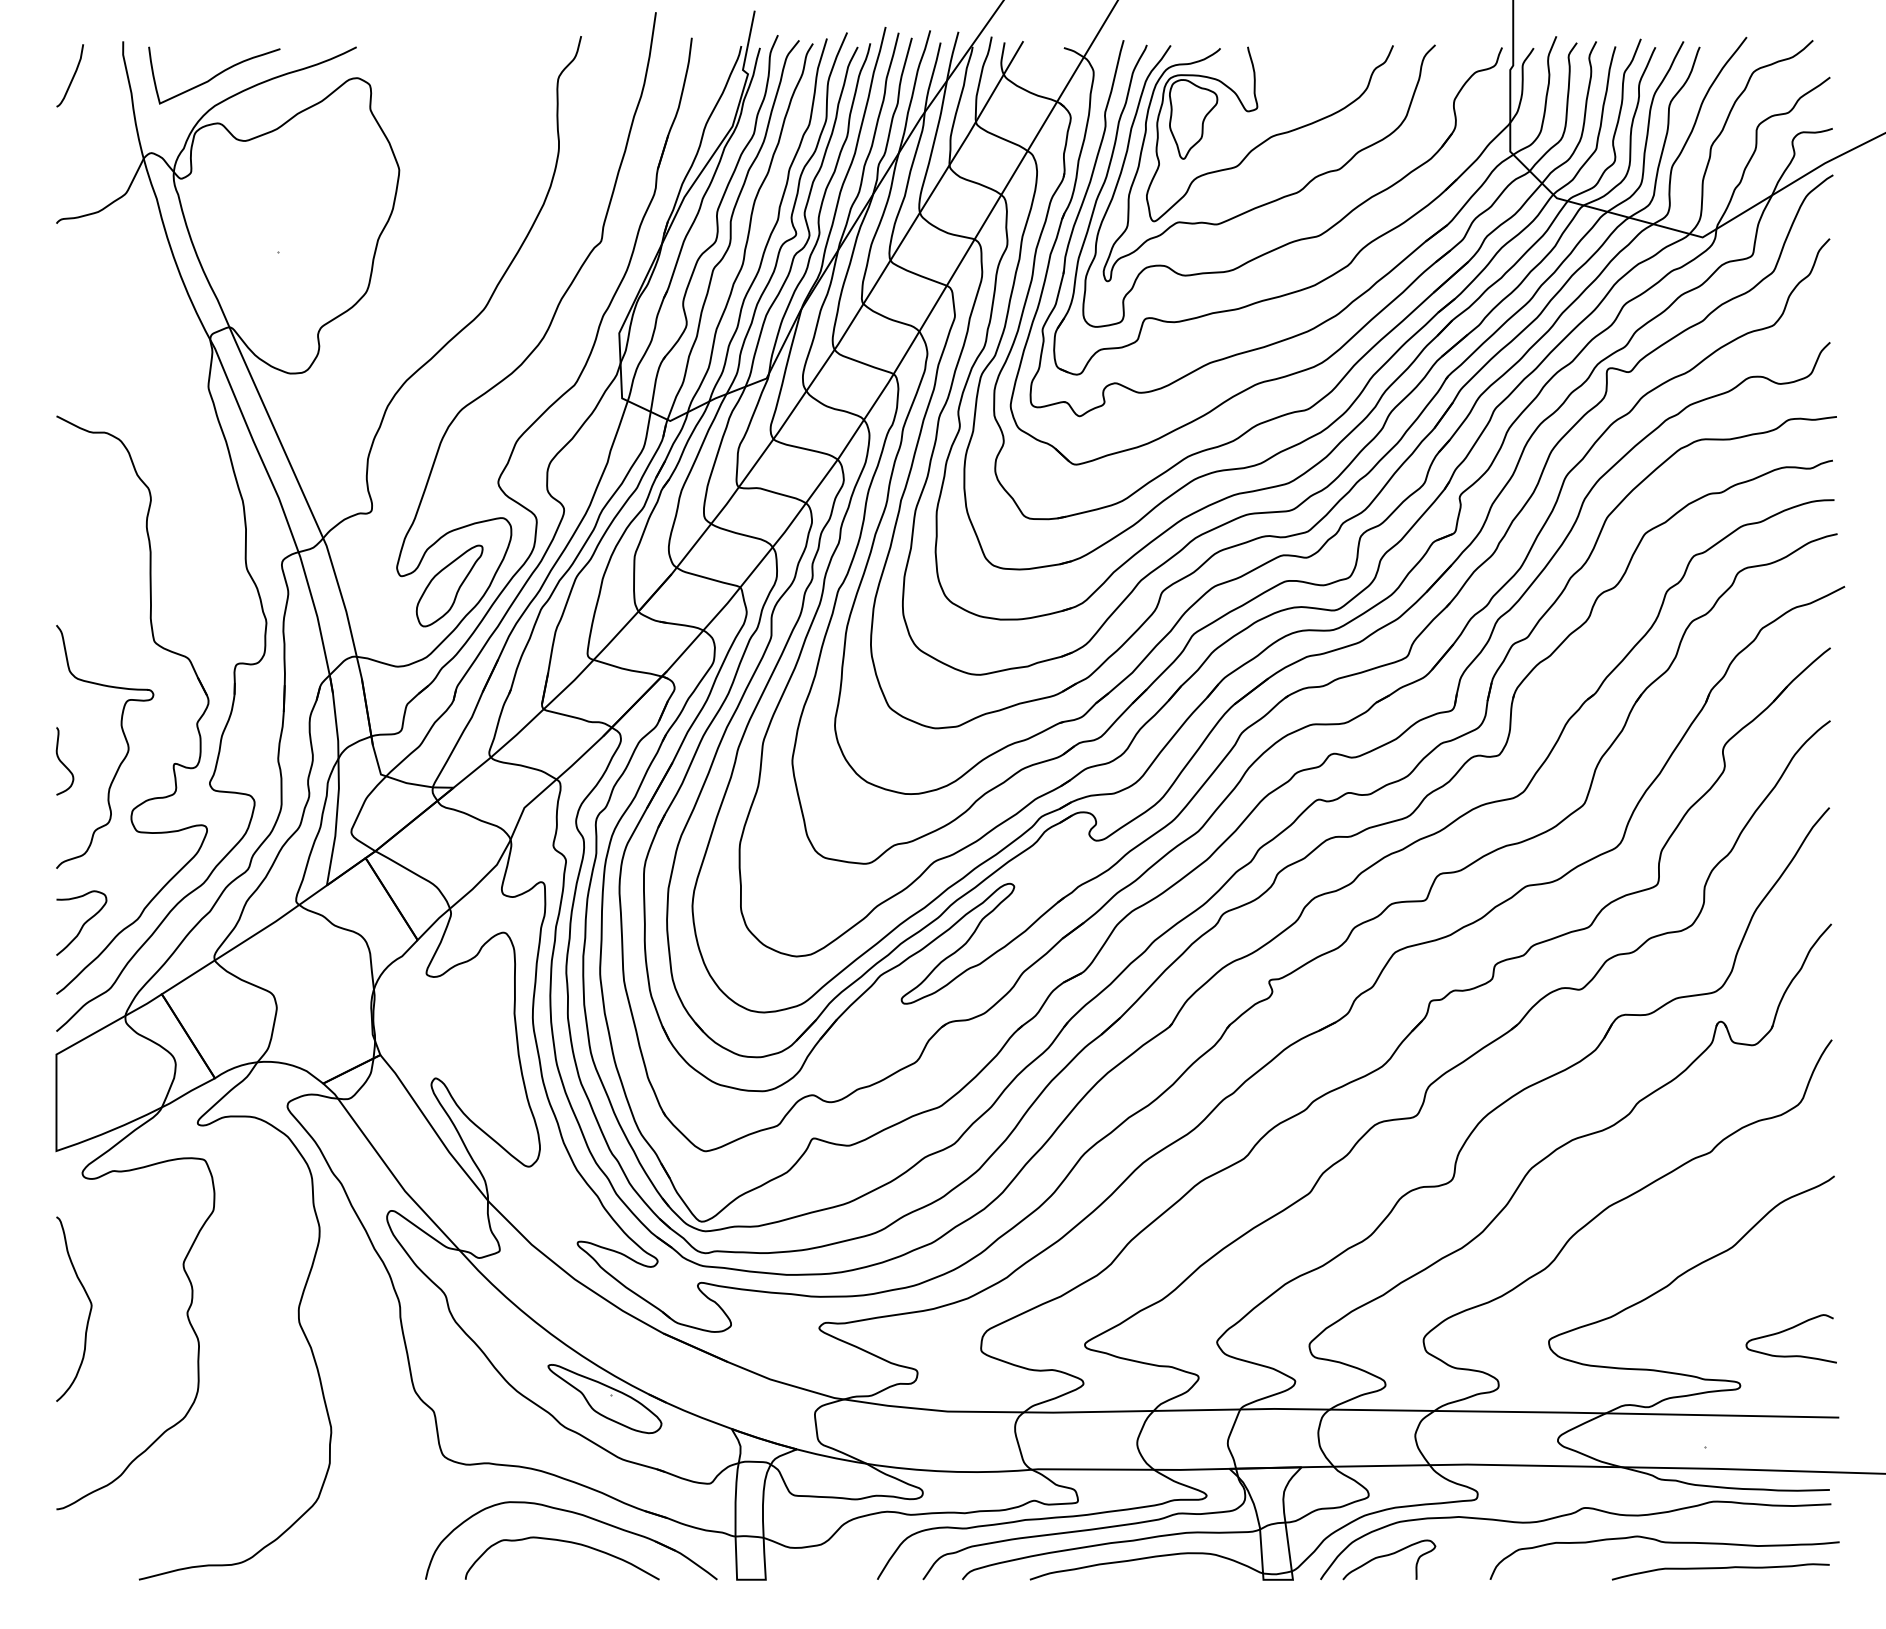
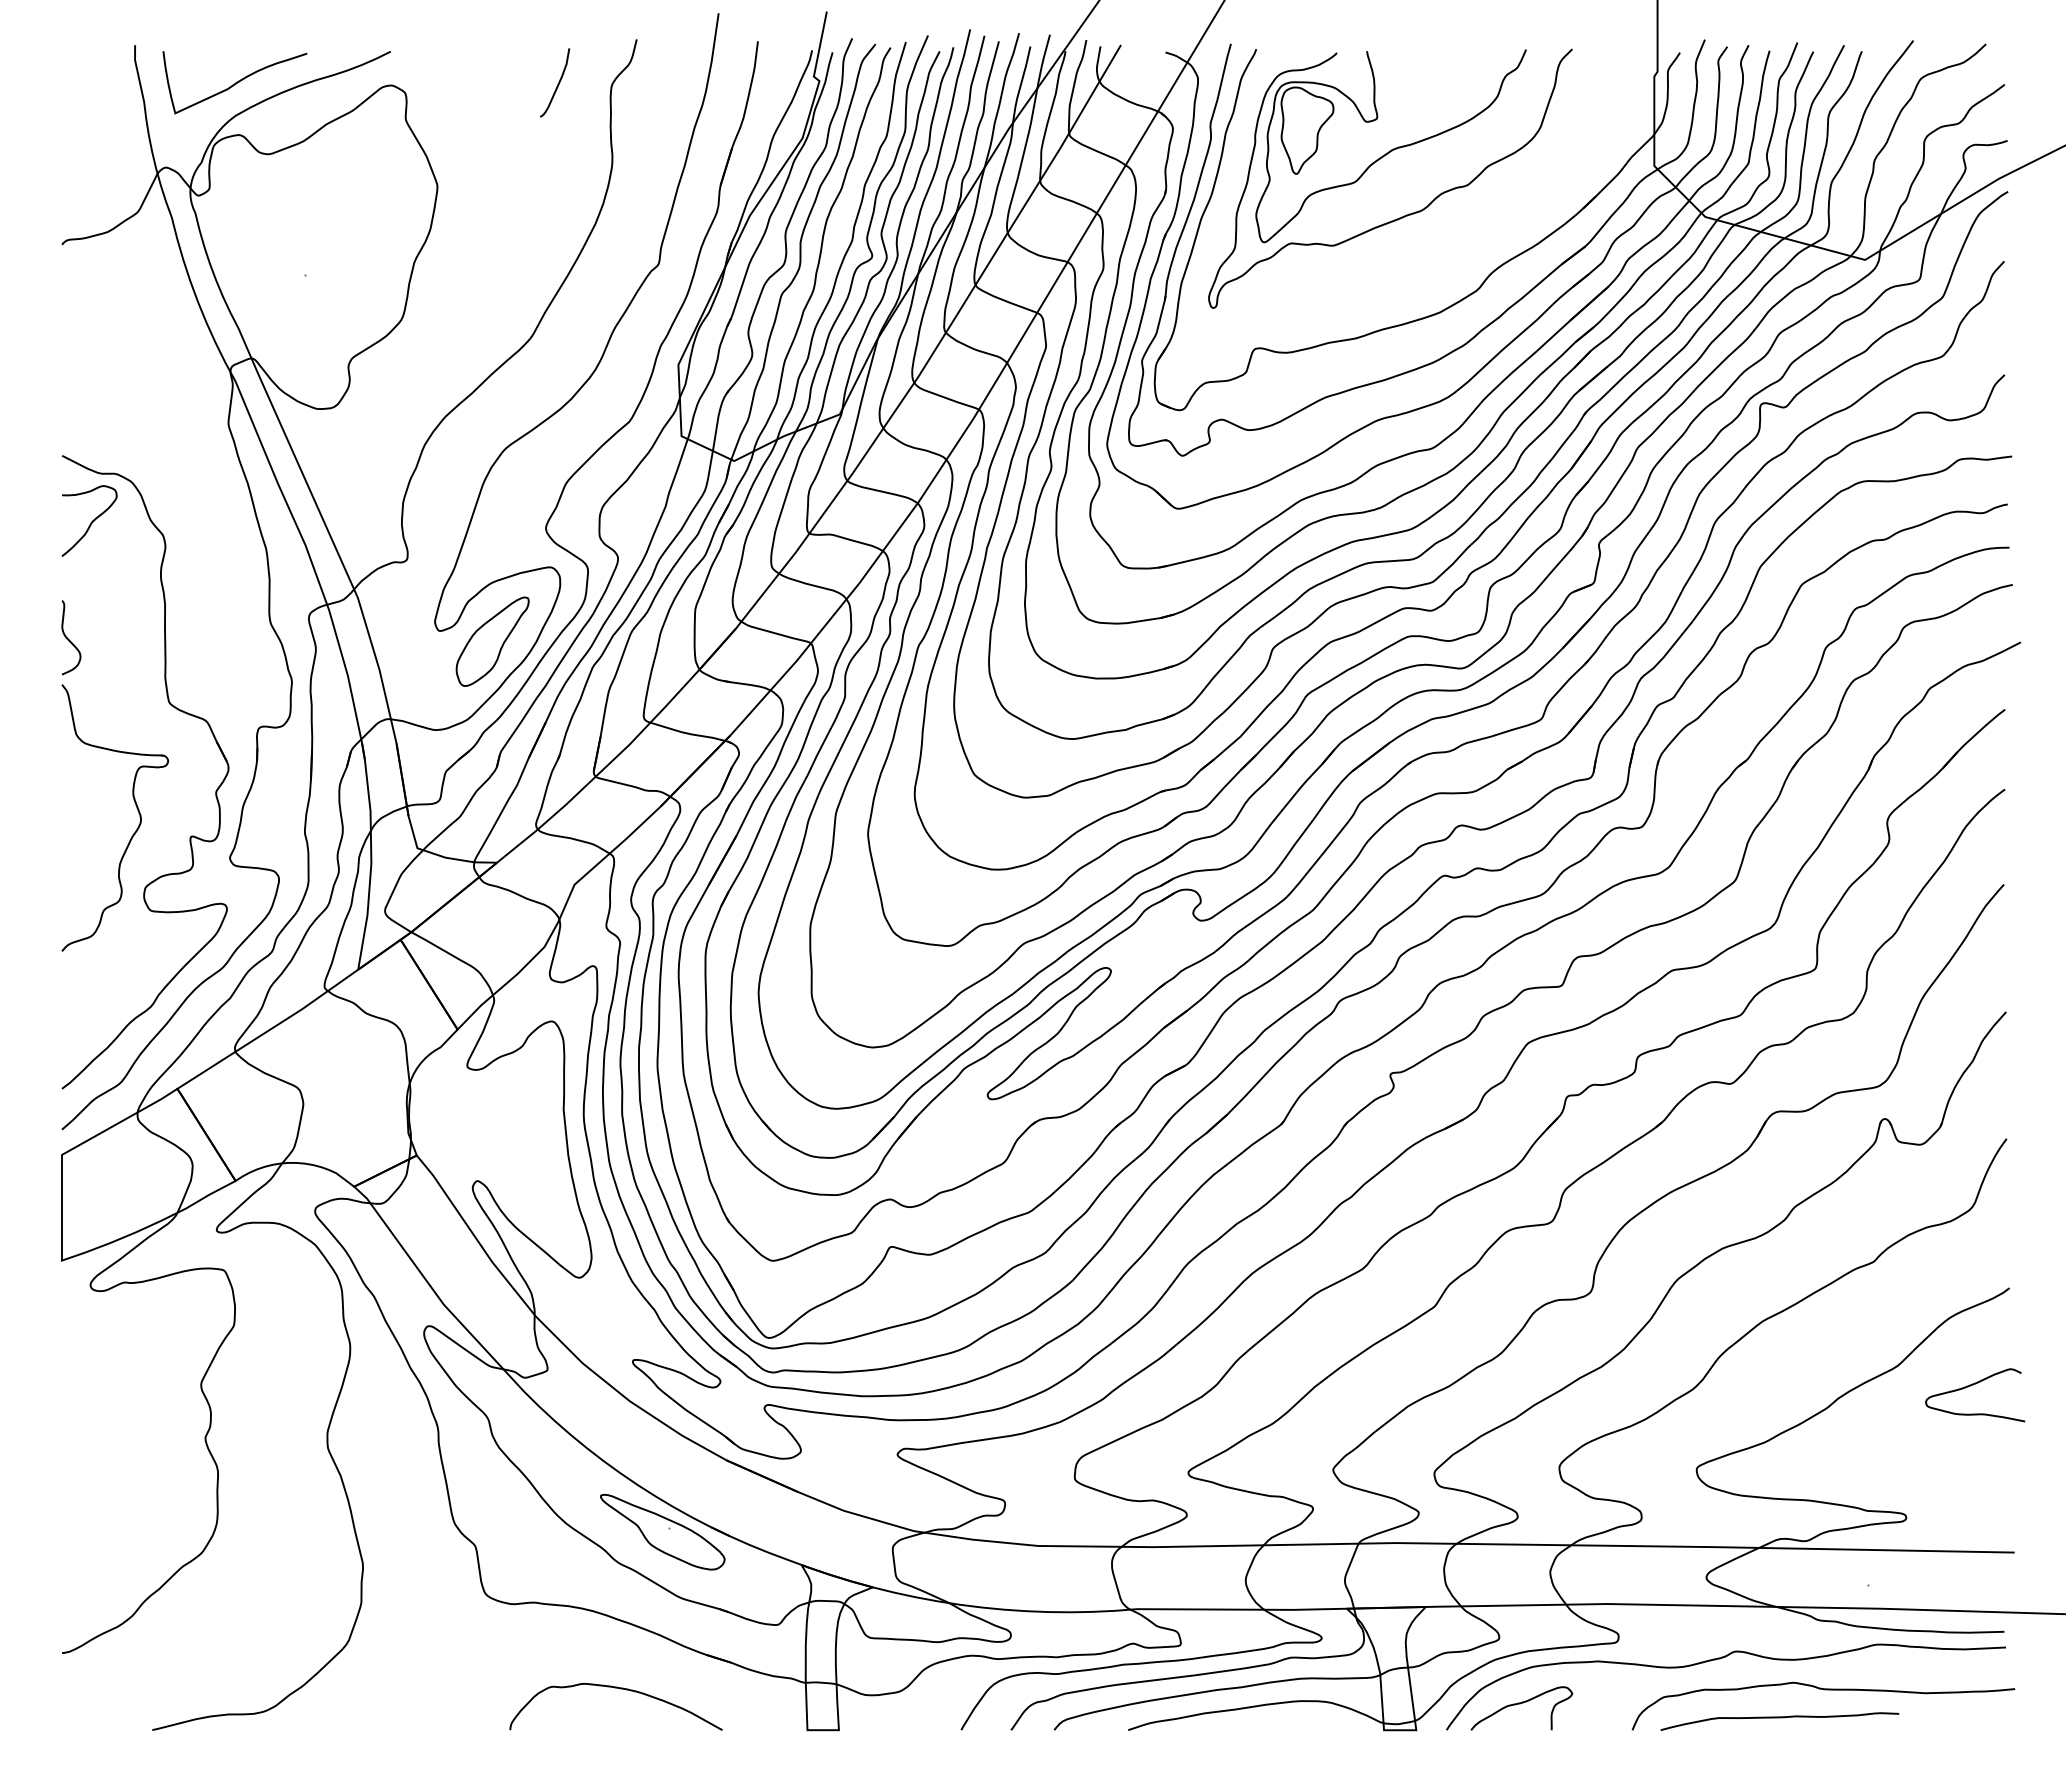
curve: (72, 77) -> (557, 84), moved
part: (1303, 237) -> (1427, 260), removed
curve: (63, 762) -> (69, 639), moved
curve: (83, 923) -> (91, 521), moved
curve: (88, 1313) -> (97, 1438), removed
curve: (1789, 1329) -> (1973, 1385), moved
part: (579, 1515) -> (634, 1659), removed
curve: (1720, 1569) -> (1779, 1718), moved

